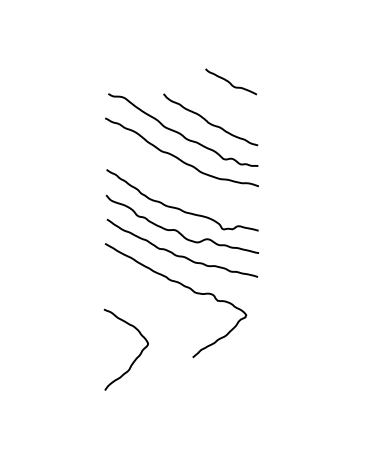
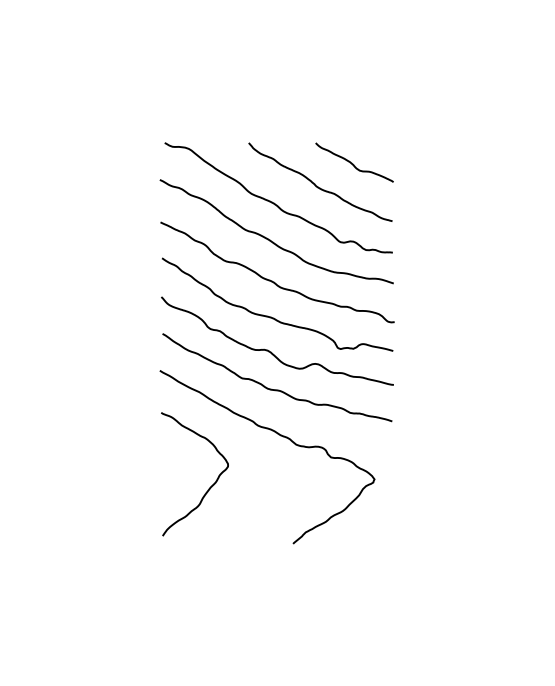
curve: (229, 81) -> (352, 162), moved
curve: (180, 184) -> (274, 280), added
curve: (135, 358) -> (209, 487), moved

